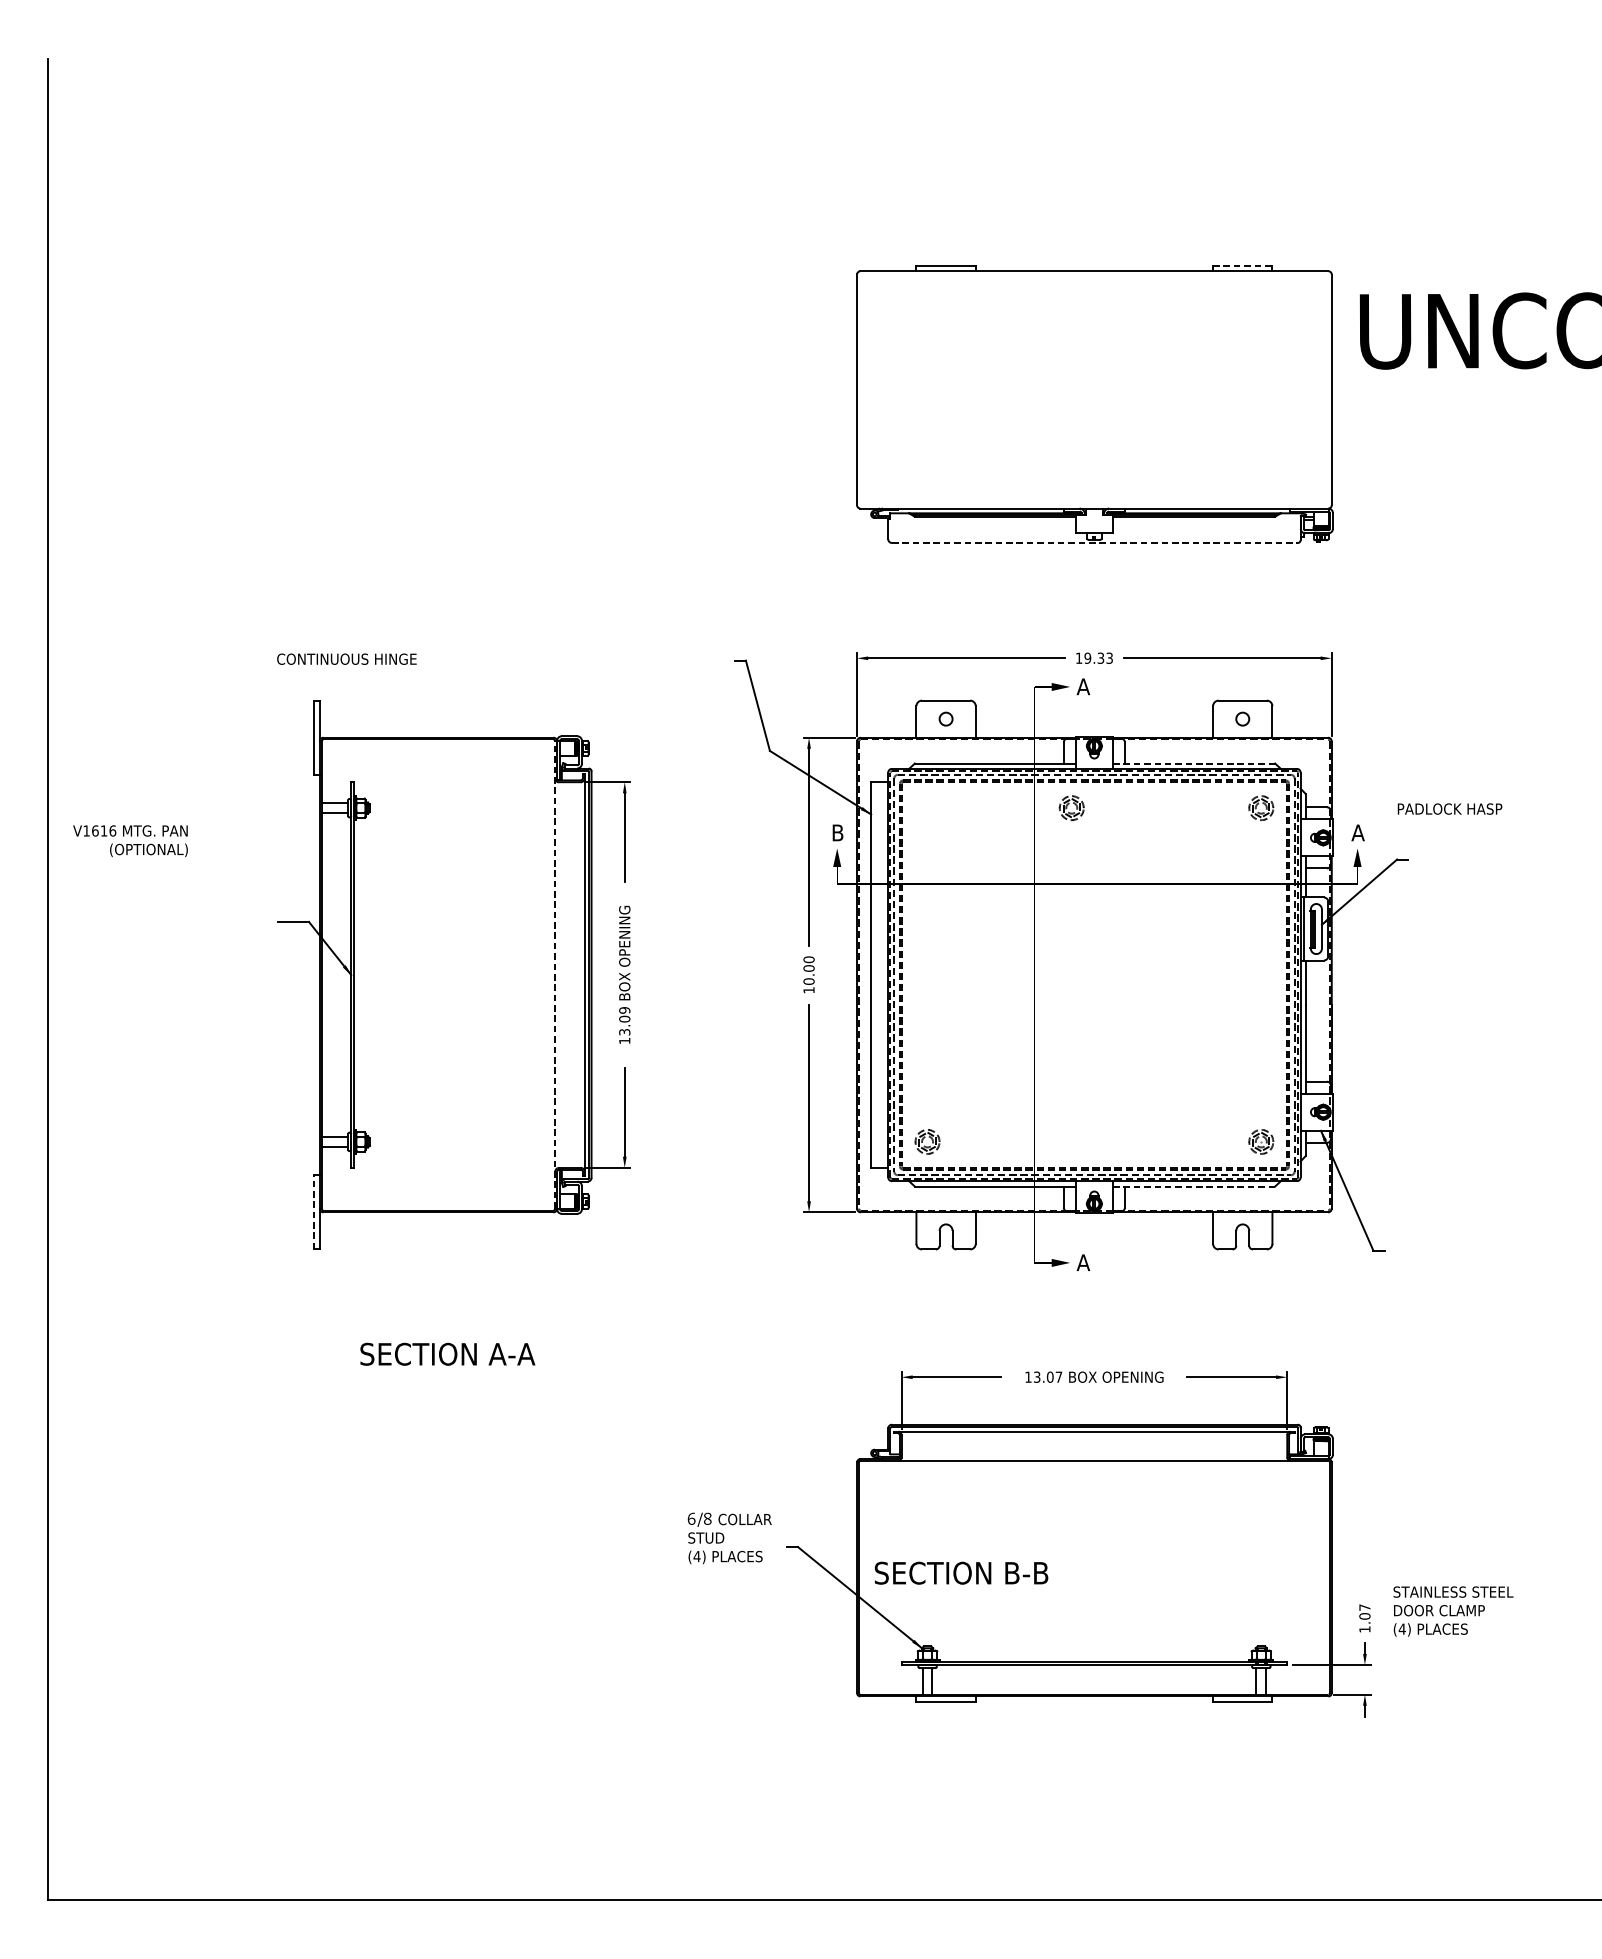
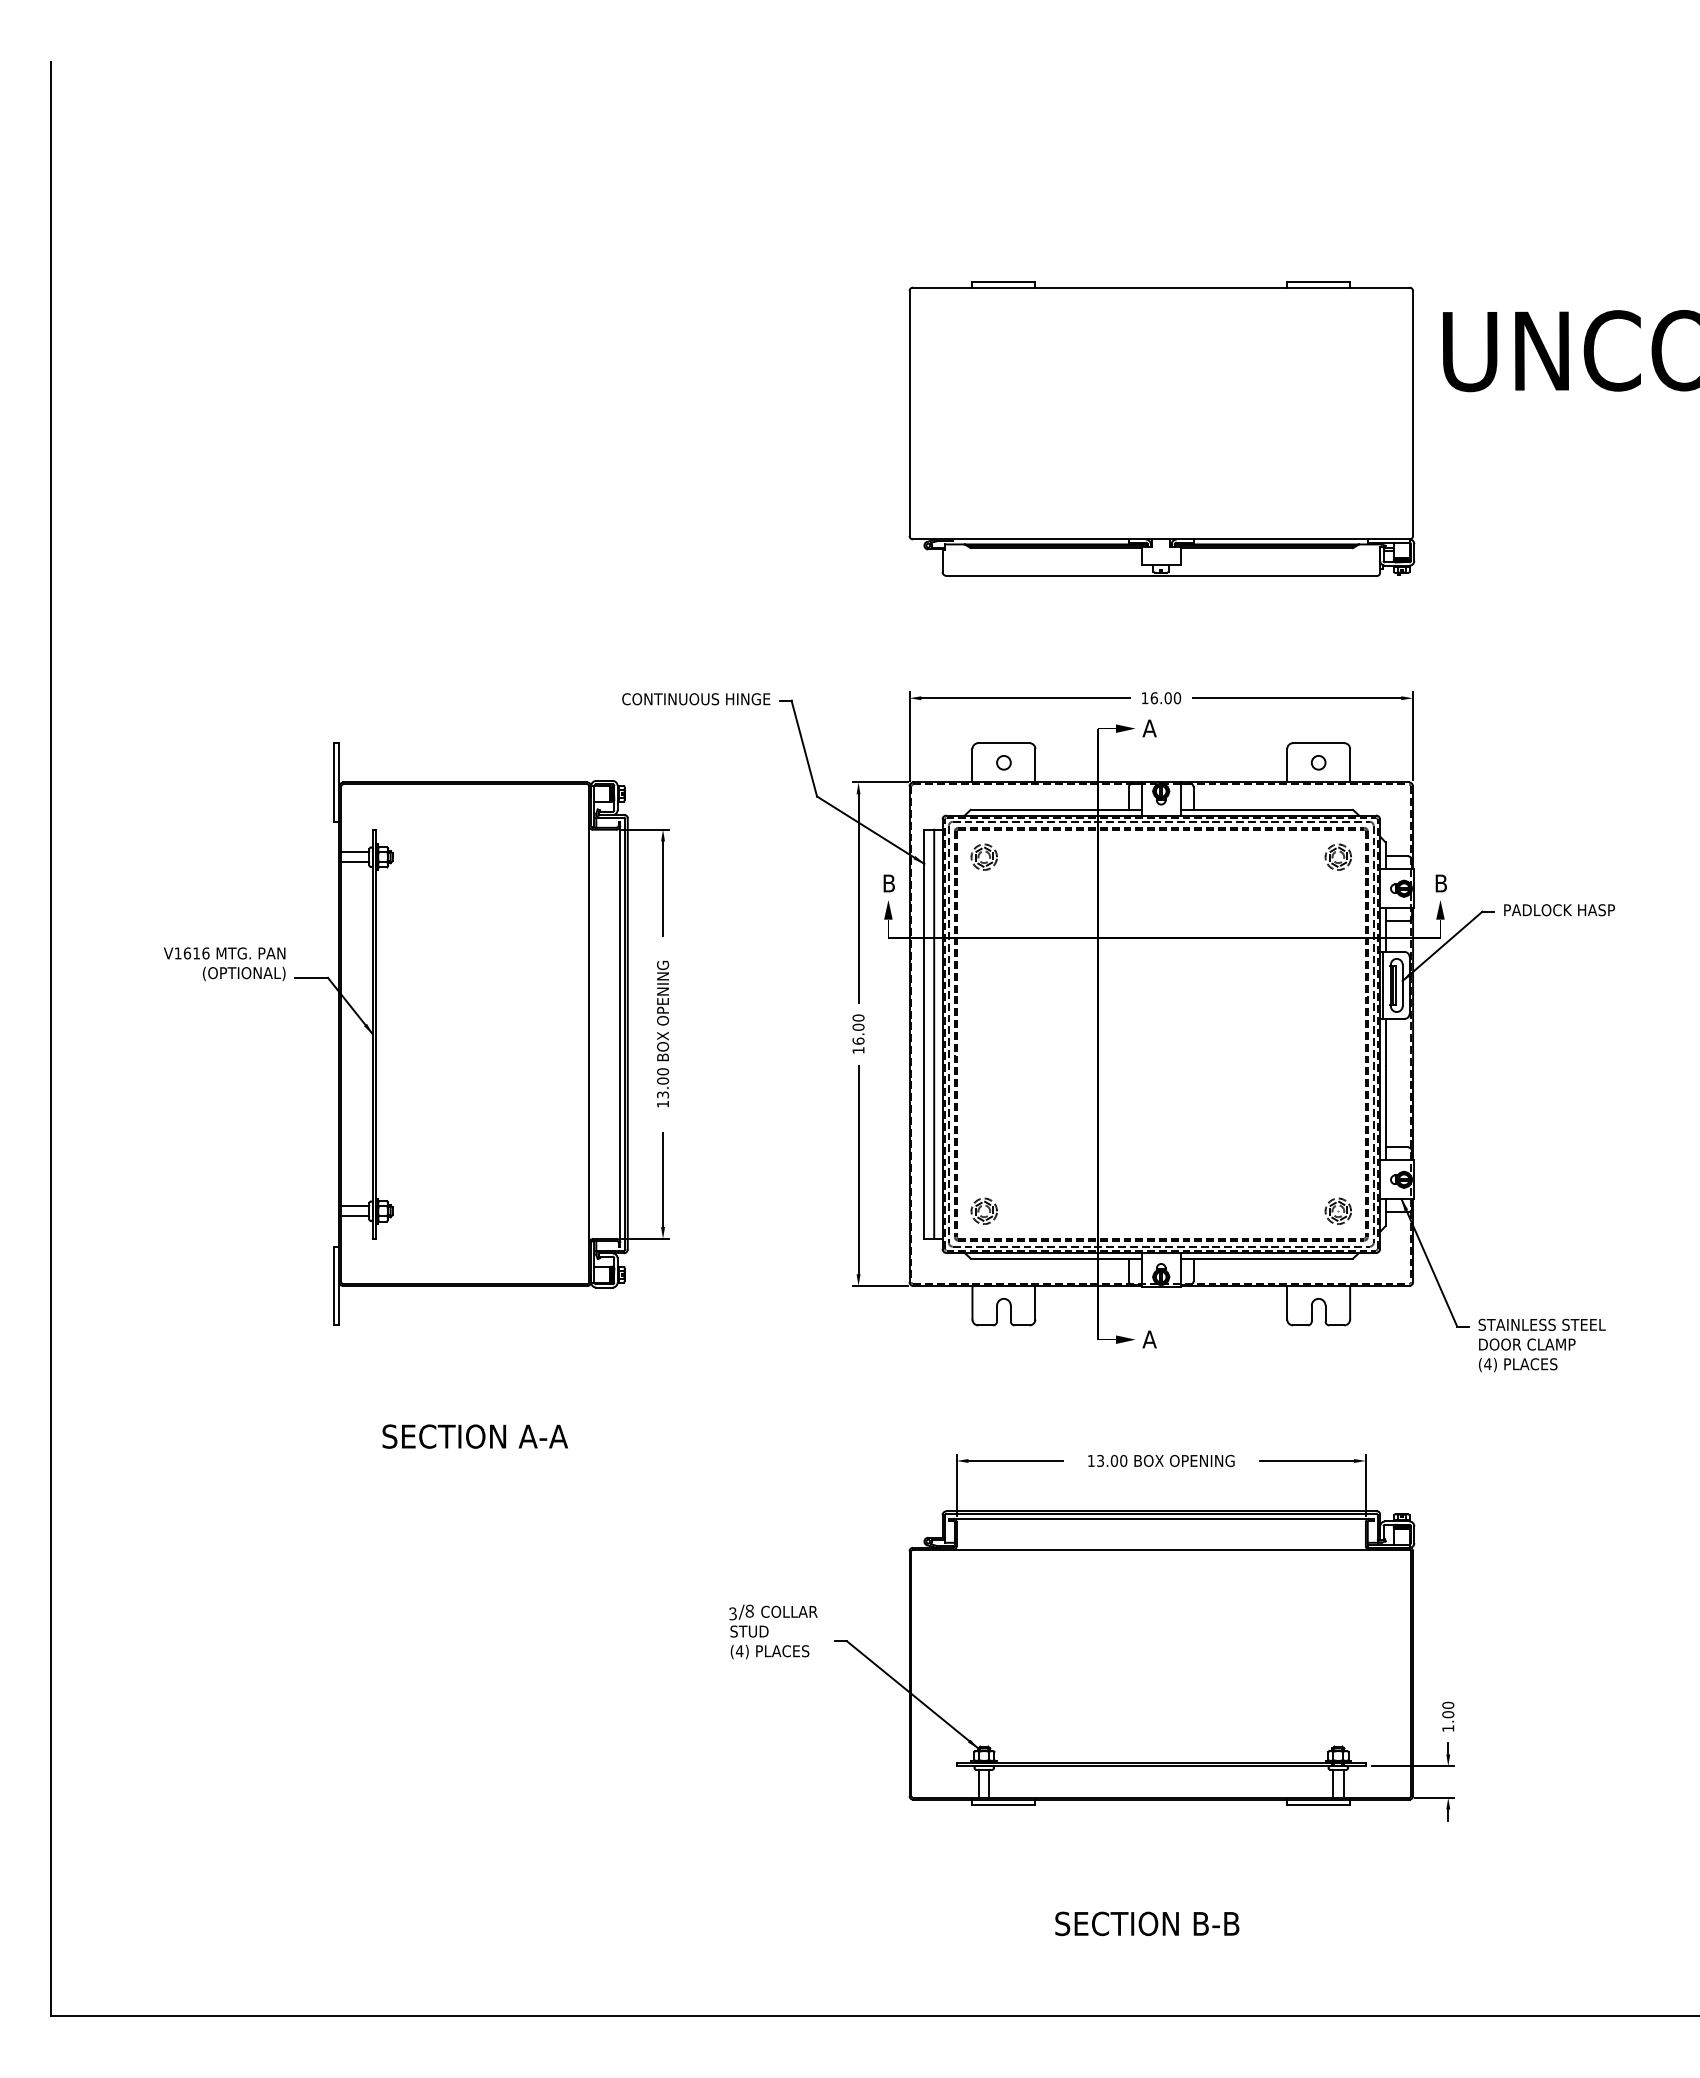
line: (1243, 265) -> (1319, 281), dashed -> solid
line: (1095, 542) -> (1162, 575), dashed -> solid
text: (1098, 658) -> (1165, 698), 19.33 -> 16.00
text: (347, 659) -> (696, 699), moved
line: (1193, 763) -> (1266, 809), dashed -> solid
part: (1071, 807) -> (983, 856), moved
text: (1449, 809) -> (1559, 910), moved
text: (1358, 832) -> (1441, 883), A -> B
text: (130, 841) -> (224, 964), moved
line: (880, 974) -> (934, 1033), added
line: (555, 975) -> (589, 1034), dashed -> solid
text: (809, 980) -> (858, 1040), 10.00 -> 16.00
text: (625, 1010) -> (663, 1071), 13.09 -> 13.00
line: (1193, 1186) -> (1266, 1258), dashed -> solid
line: (314, 1211) -> (333, 1285), dashed -> solid
text: (1058, 1376) -> (1123, 1460), 13.07 -> 13.00
text: (728, 1520) -> (773, 1612), 6/8 -> 3/8
text: (961, 1572) -> (1147, 1923), moved
text: (1365, 1606) -> (1448, 1704), 1.07 -> 1.00
text: (1452, 1611) -> (1541, 1345), moved

